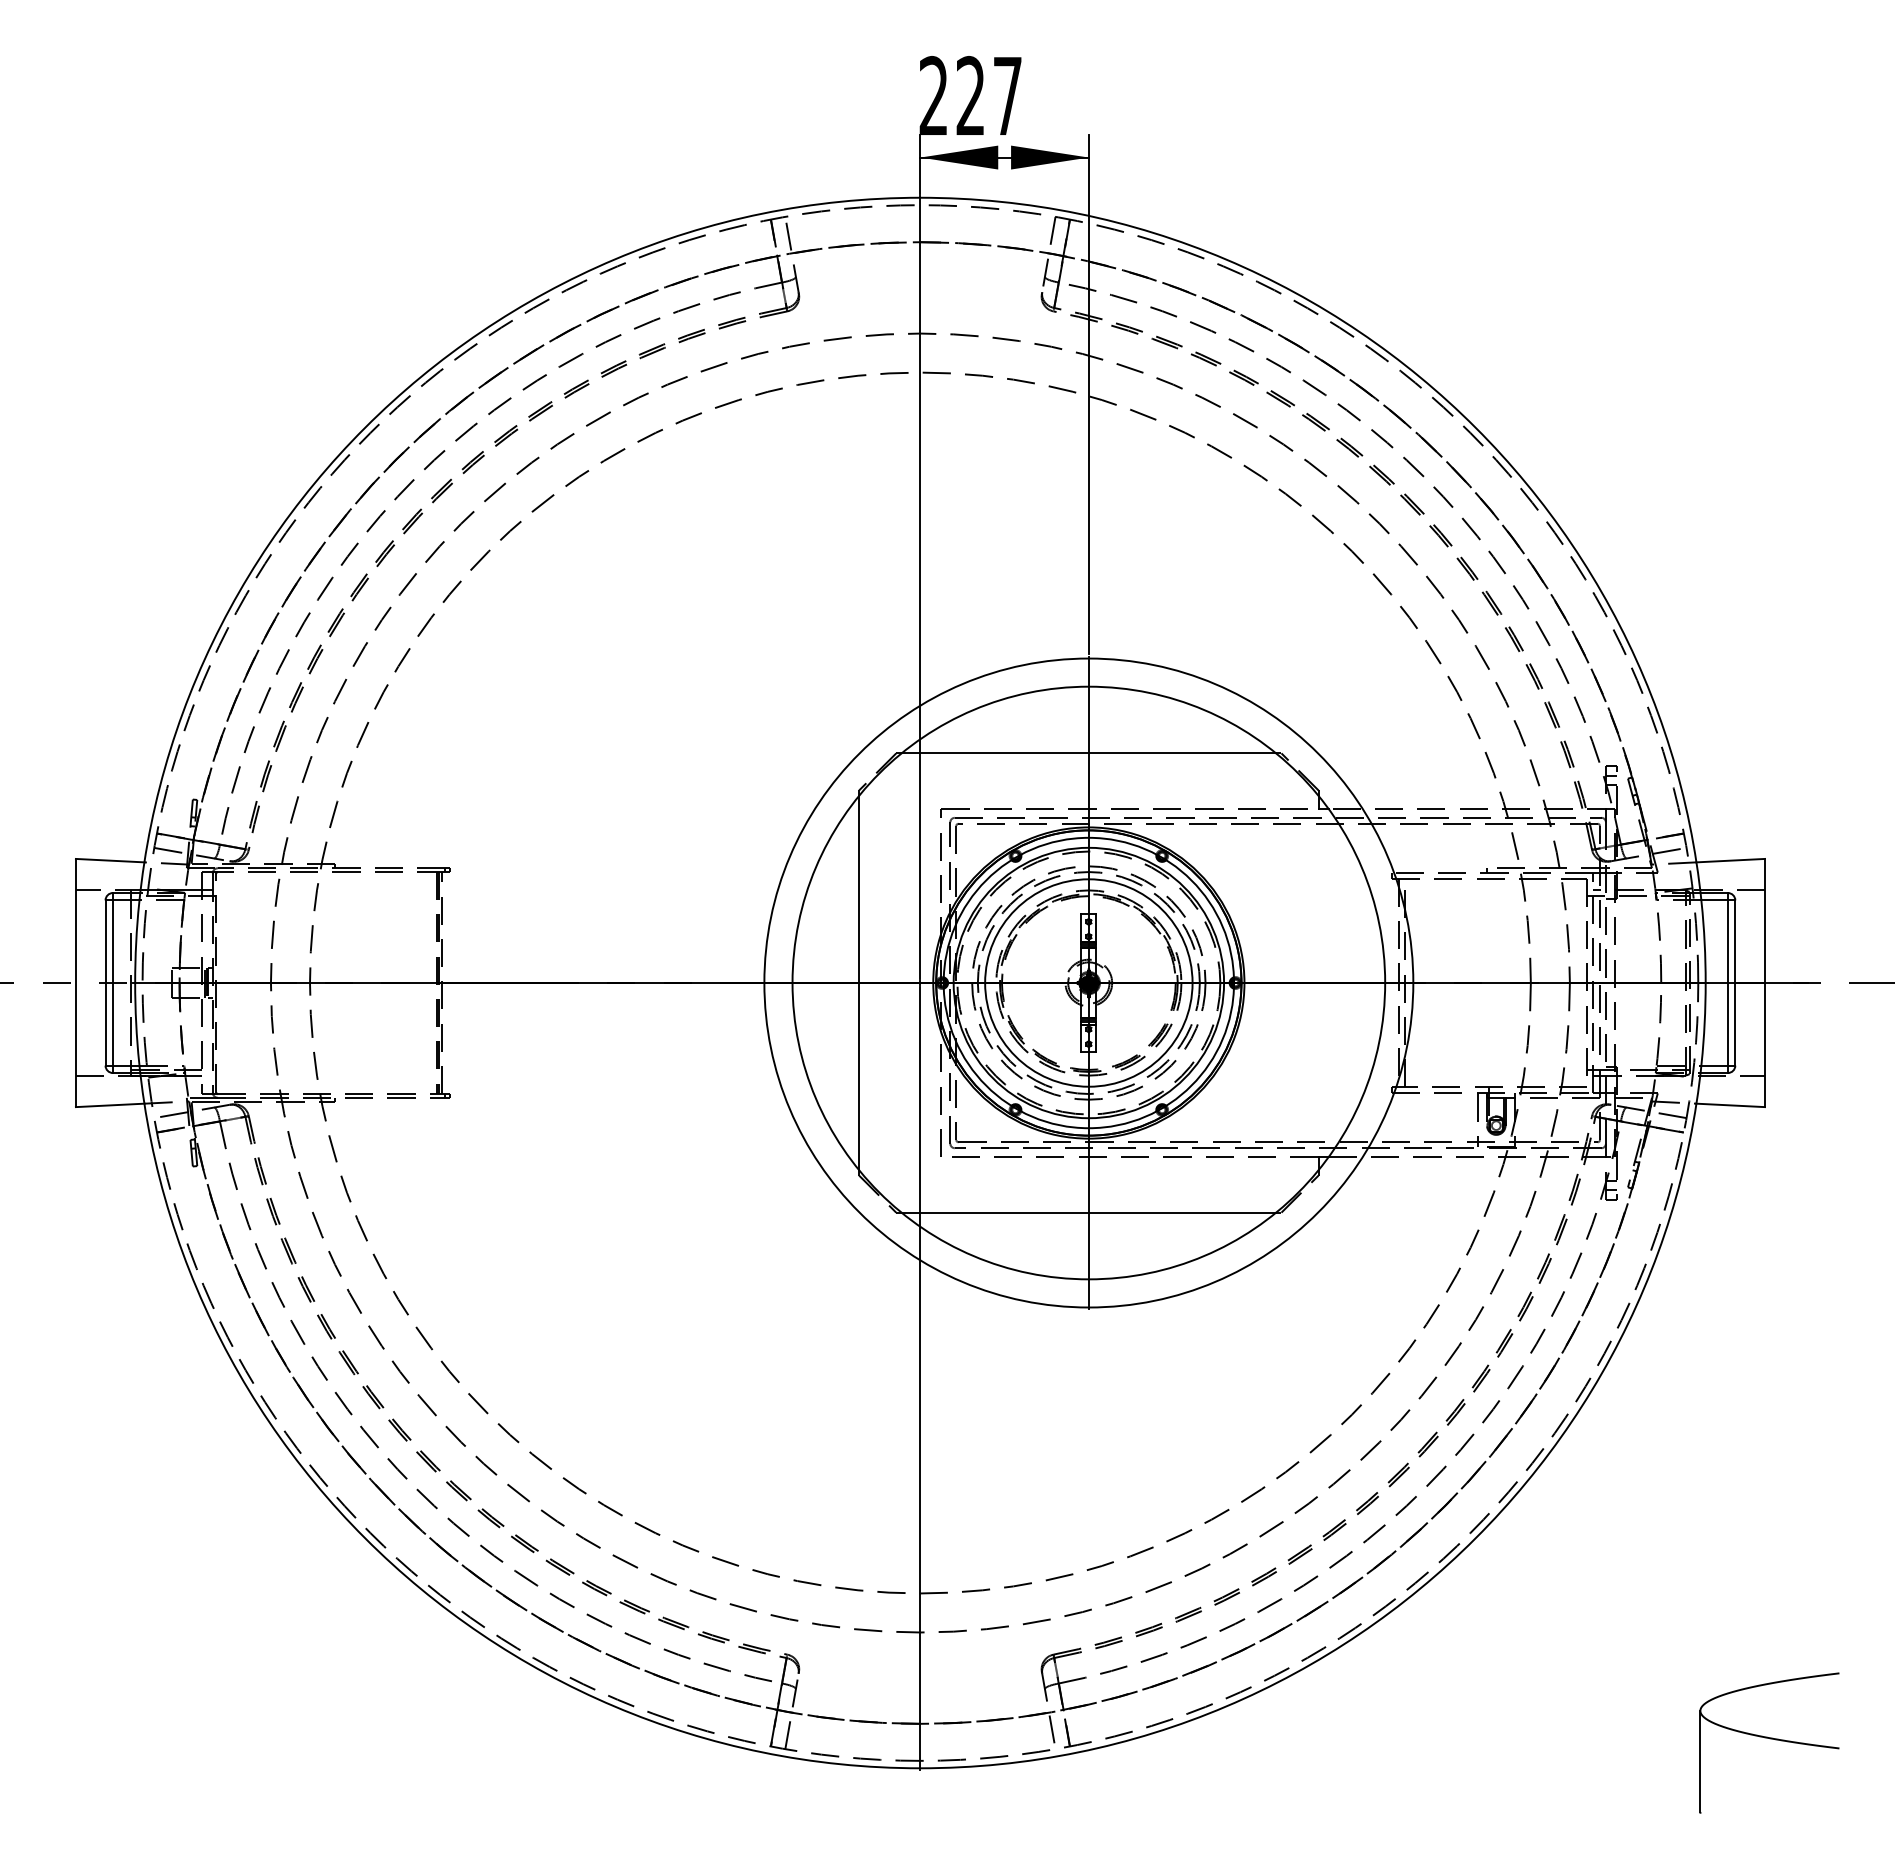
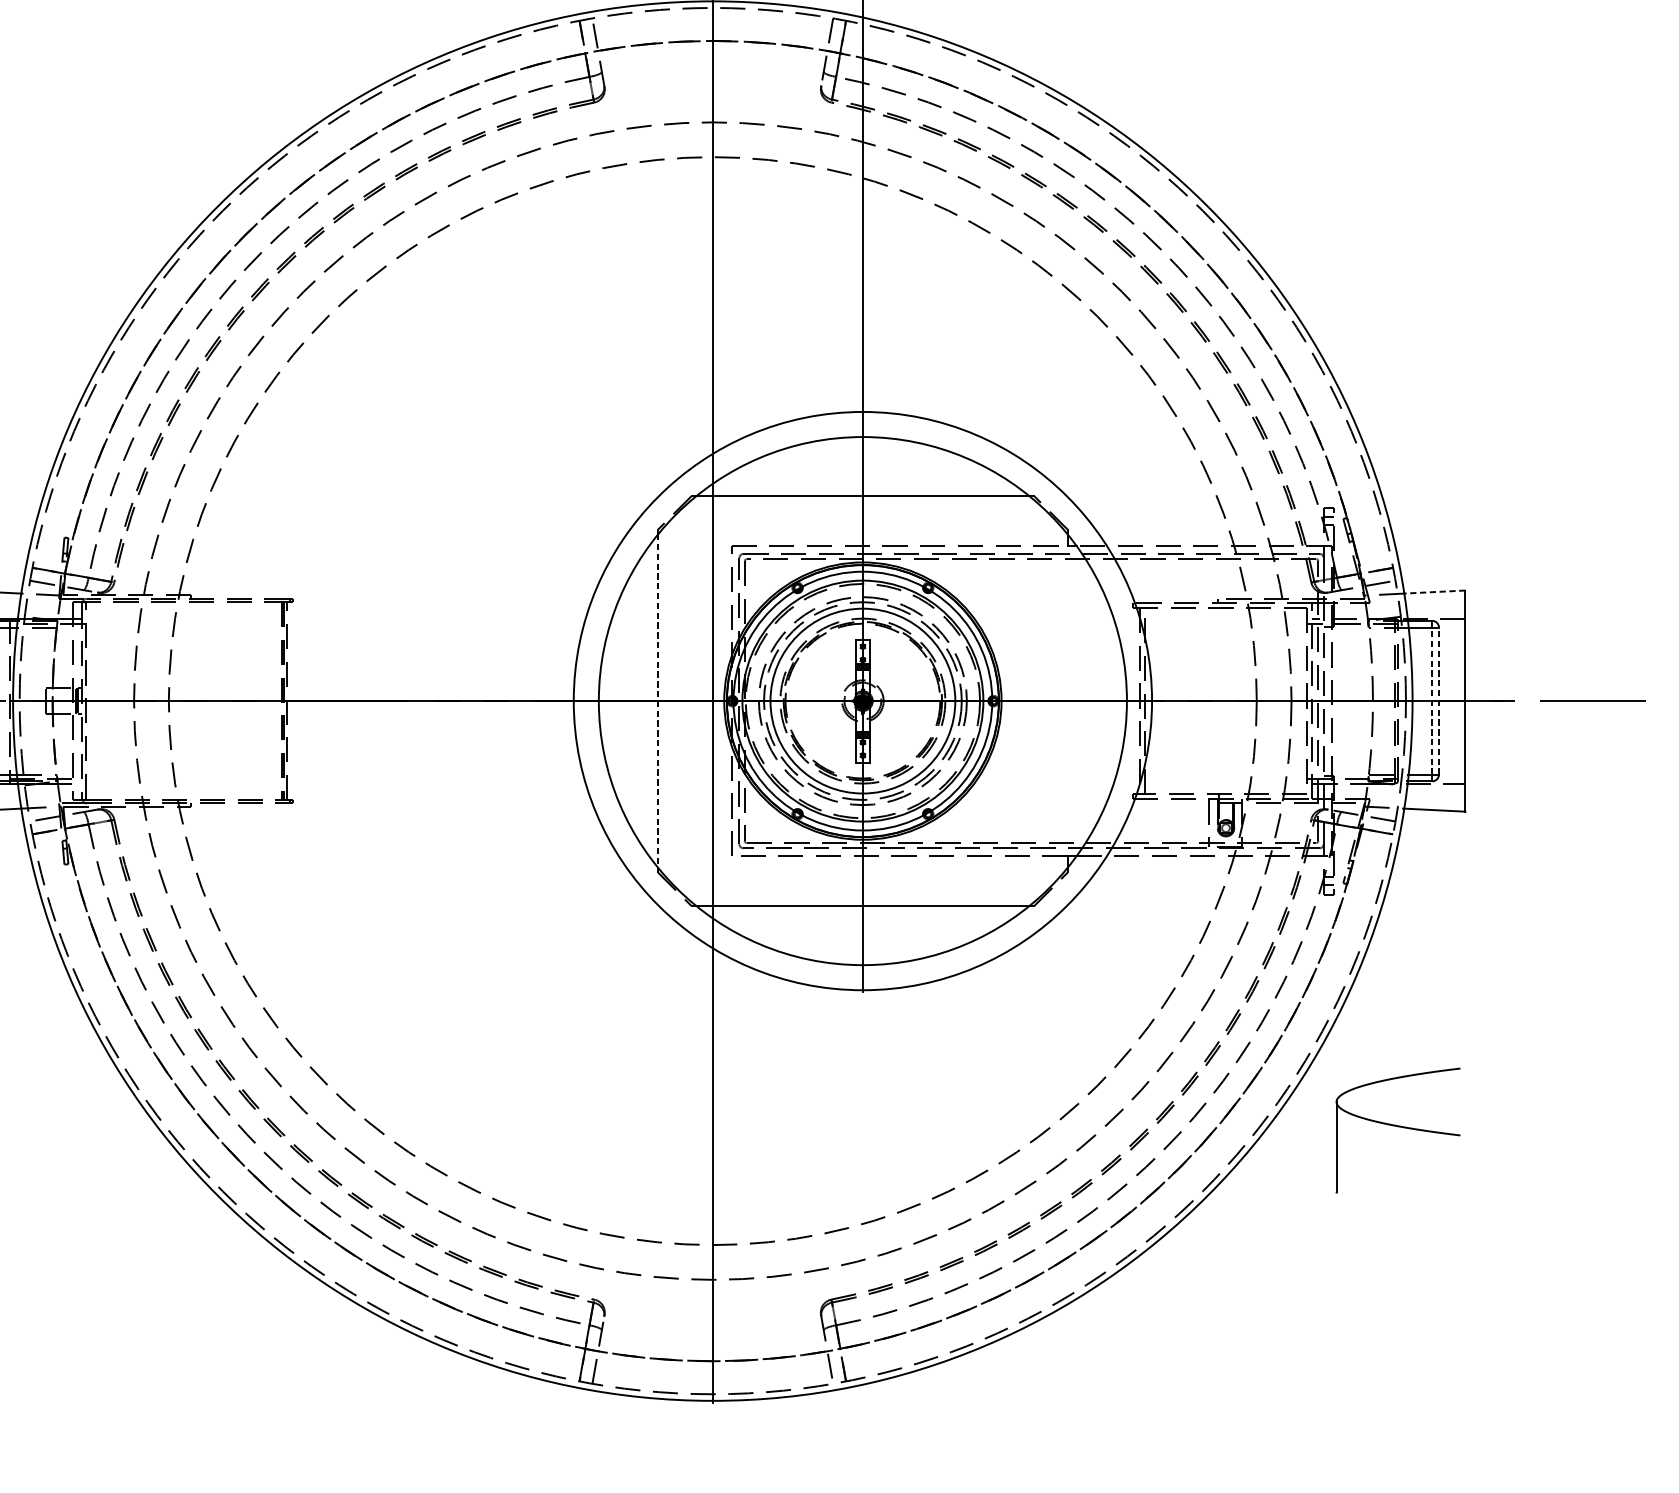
line: (1730, 860) -> (1434, 591), solid -> dashed
line: (859, 983) -> (658, 701), solid -> dashed
line: (1727, 983) -> (1432, 701), solid -> dashed
line: (1735, 983) -> (1439, 701), solid -> dashed
part: (1769, 1742) -> (1398, 1130), moved

